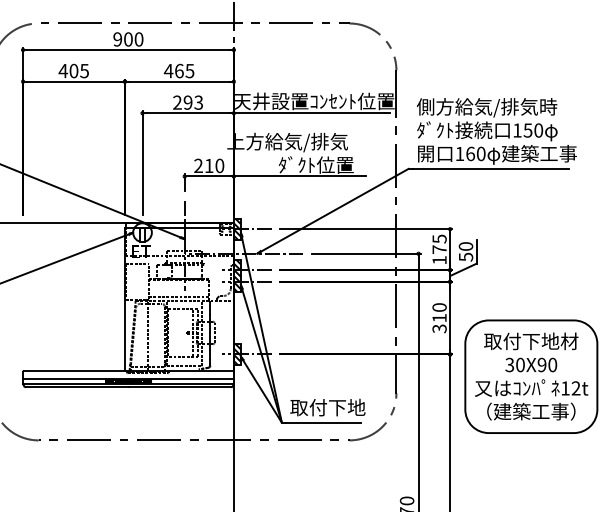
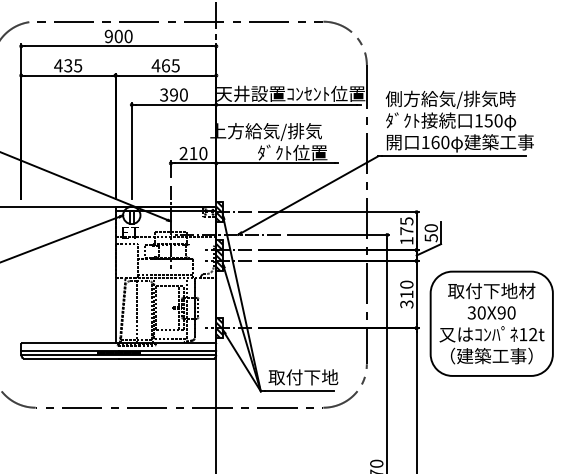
text: (74, 70) -> (68, 65), 405 -> 435
text: (187, 102) -> (173, 94), 293 -> 390
part: (531, 376) -> (491, 323), moved

